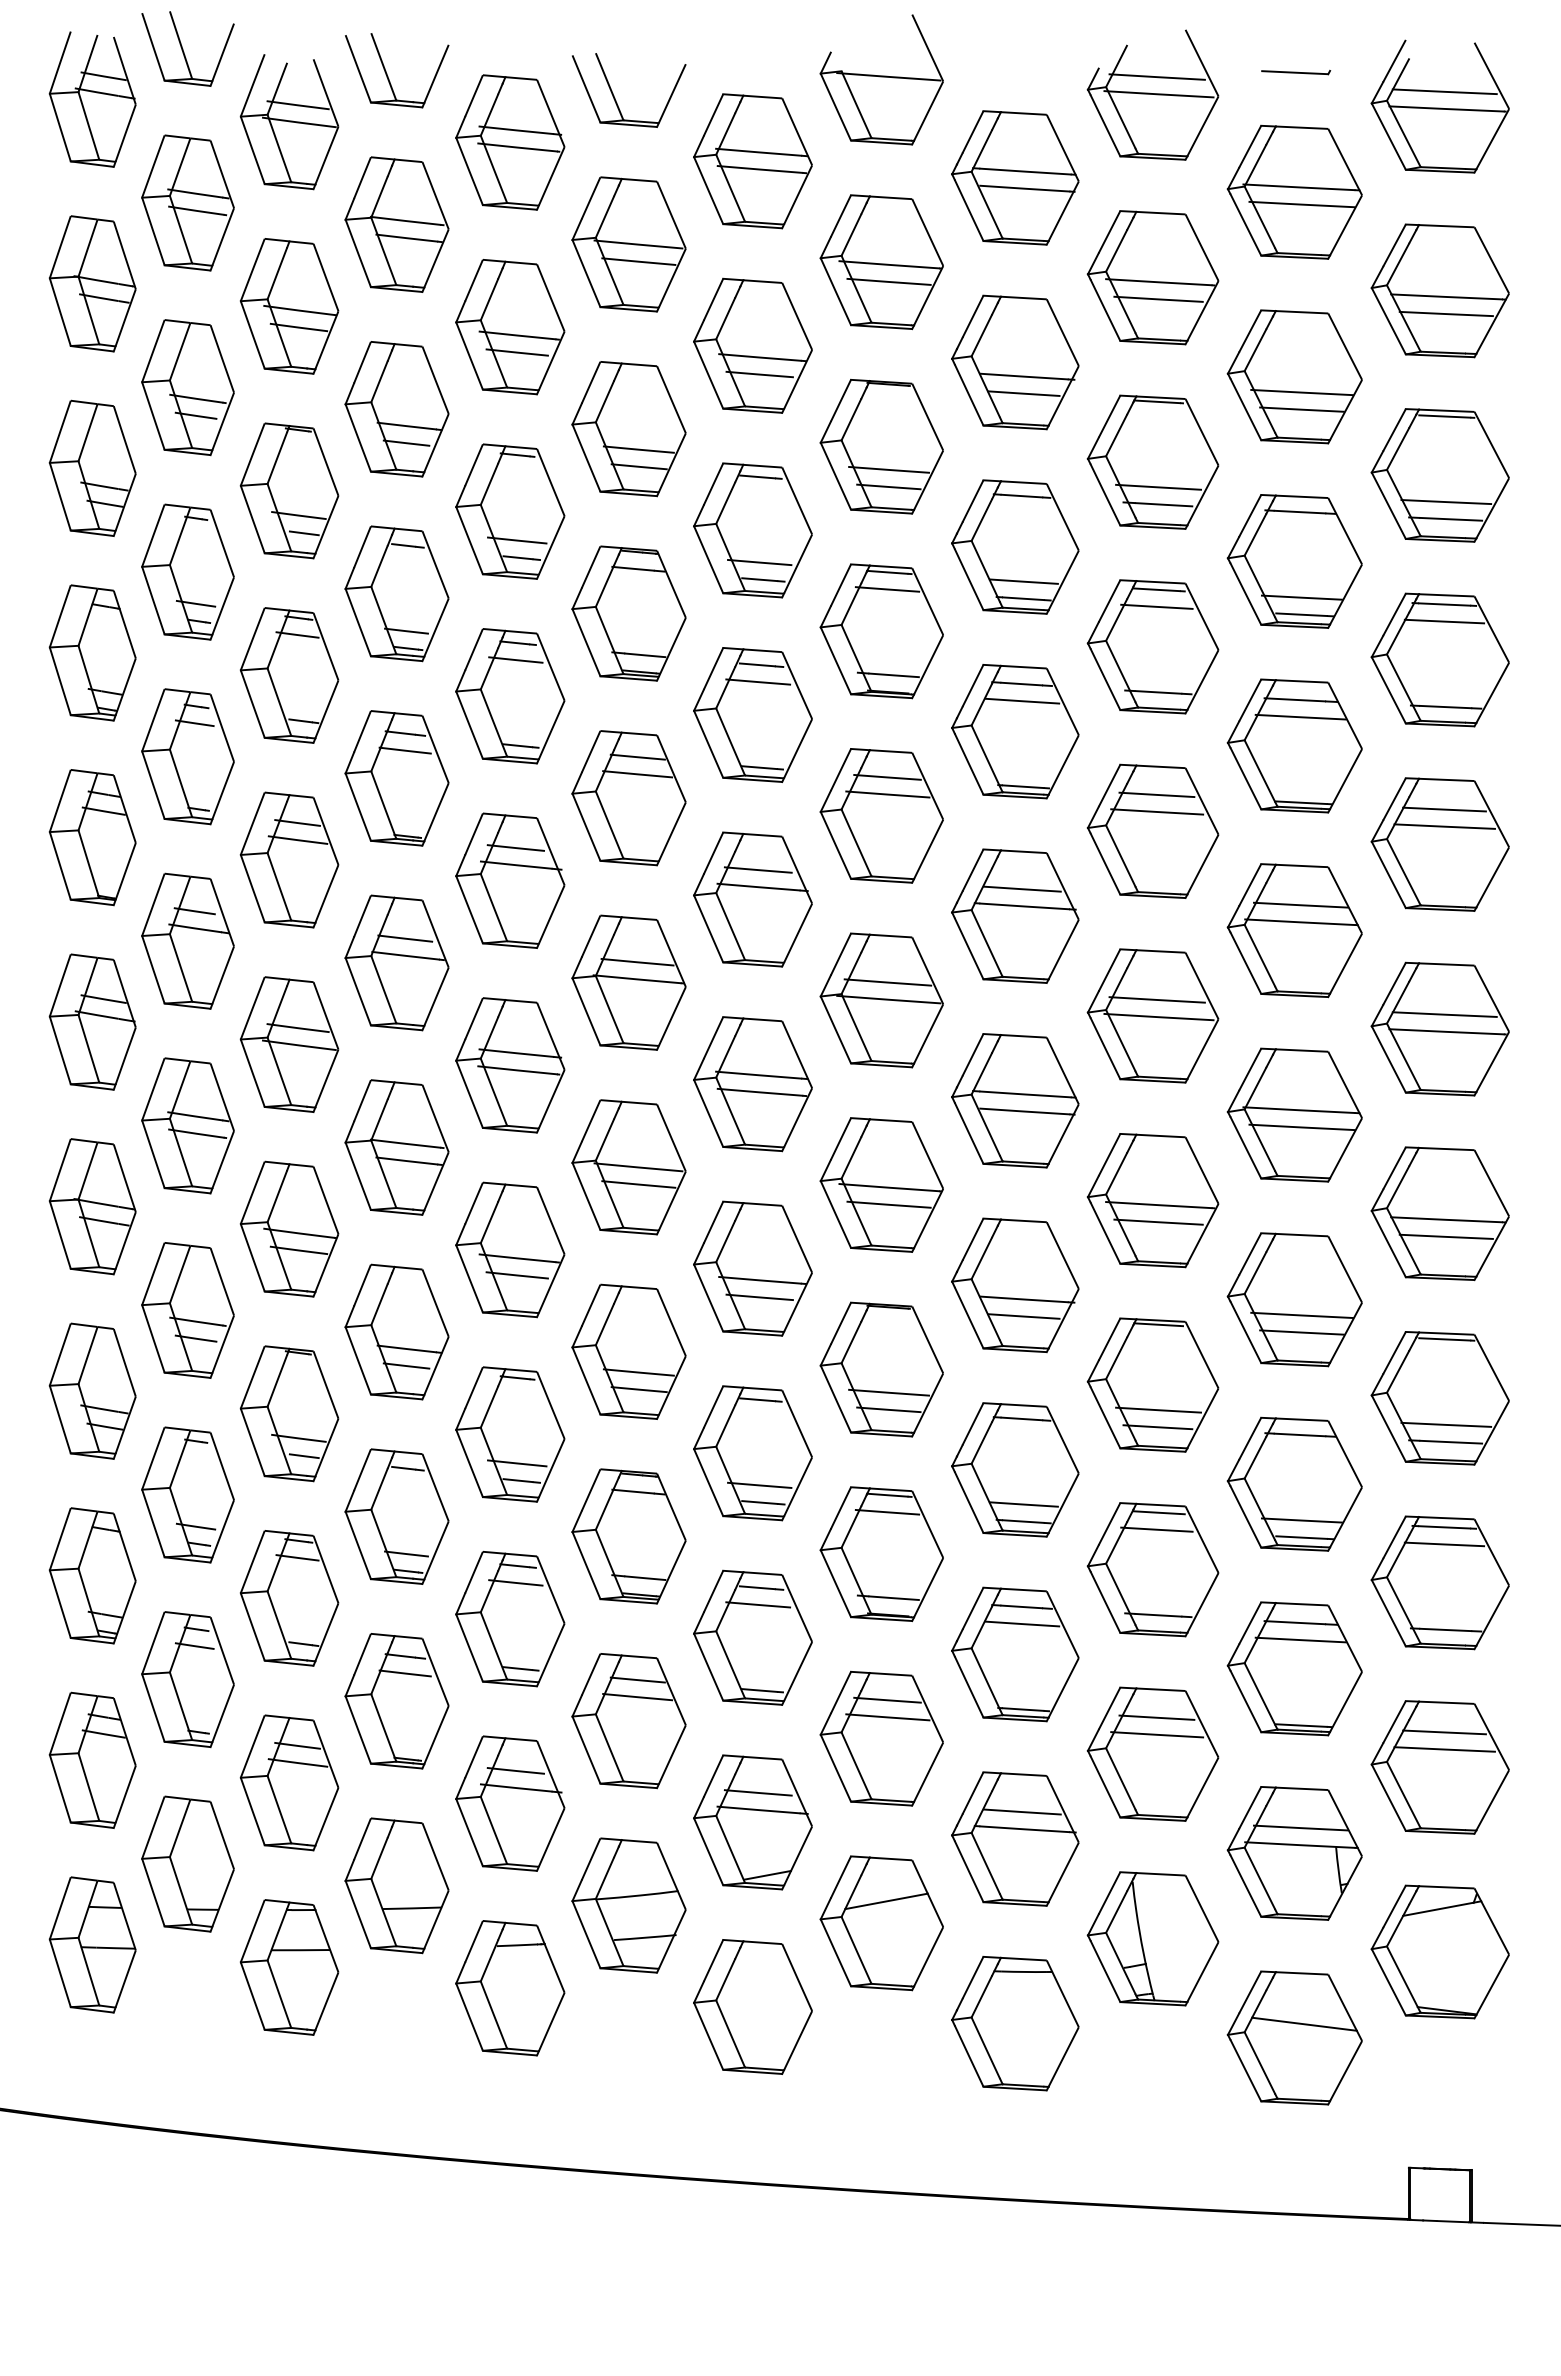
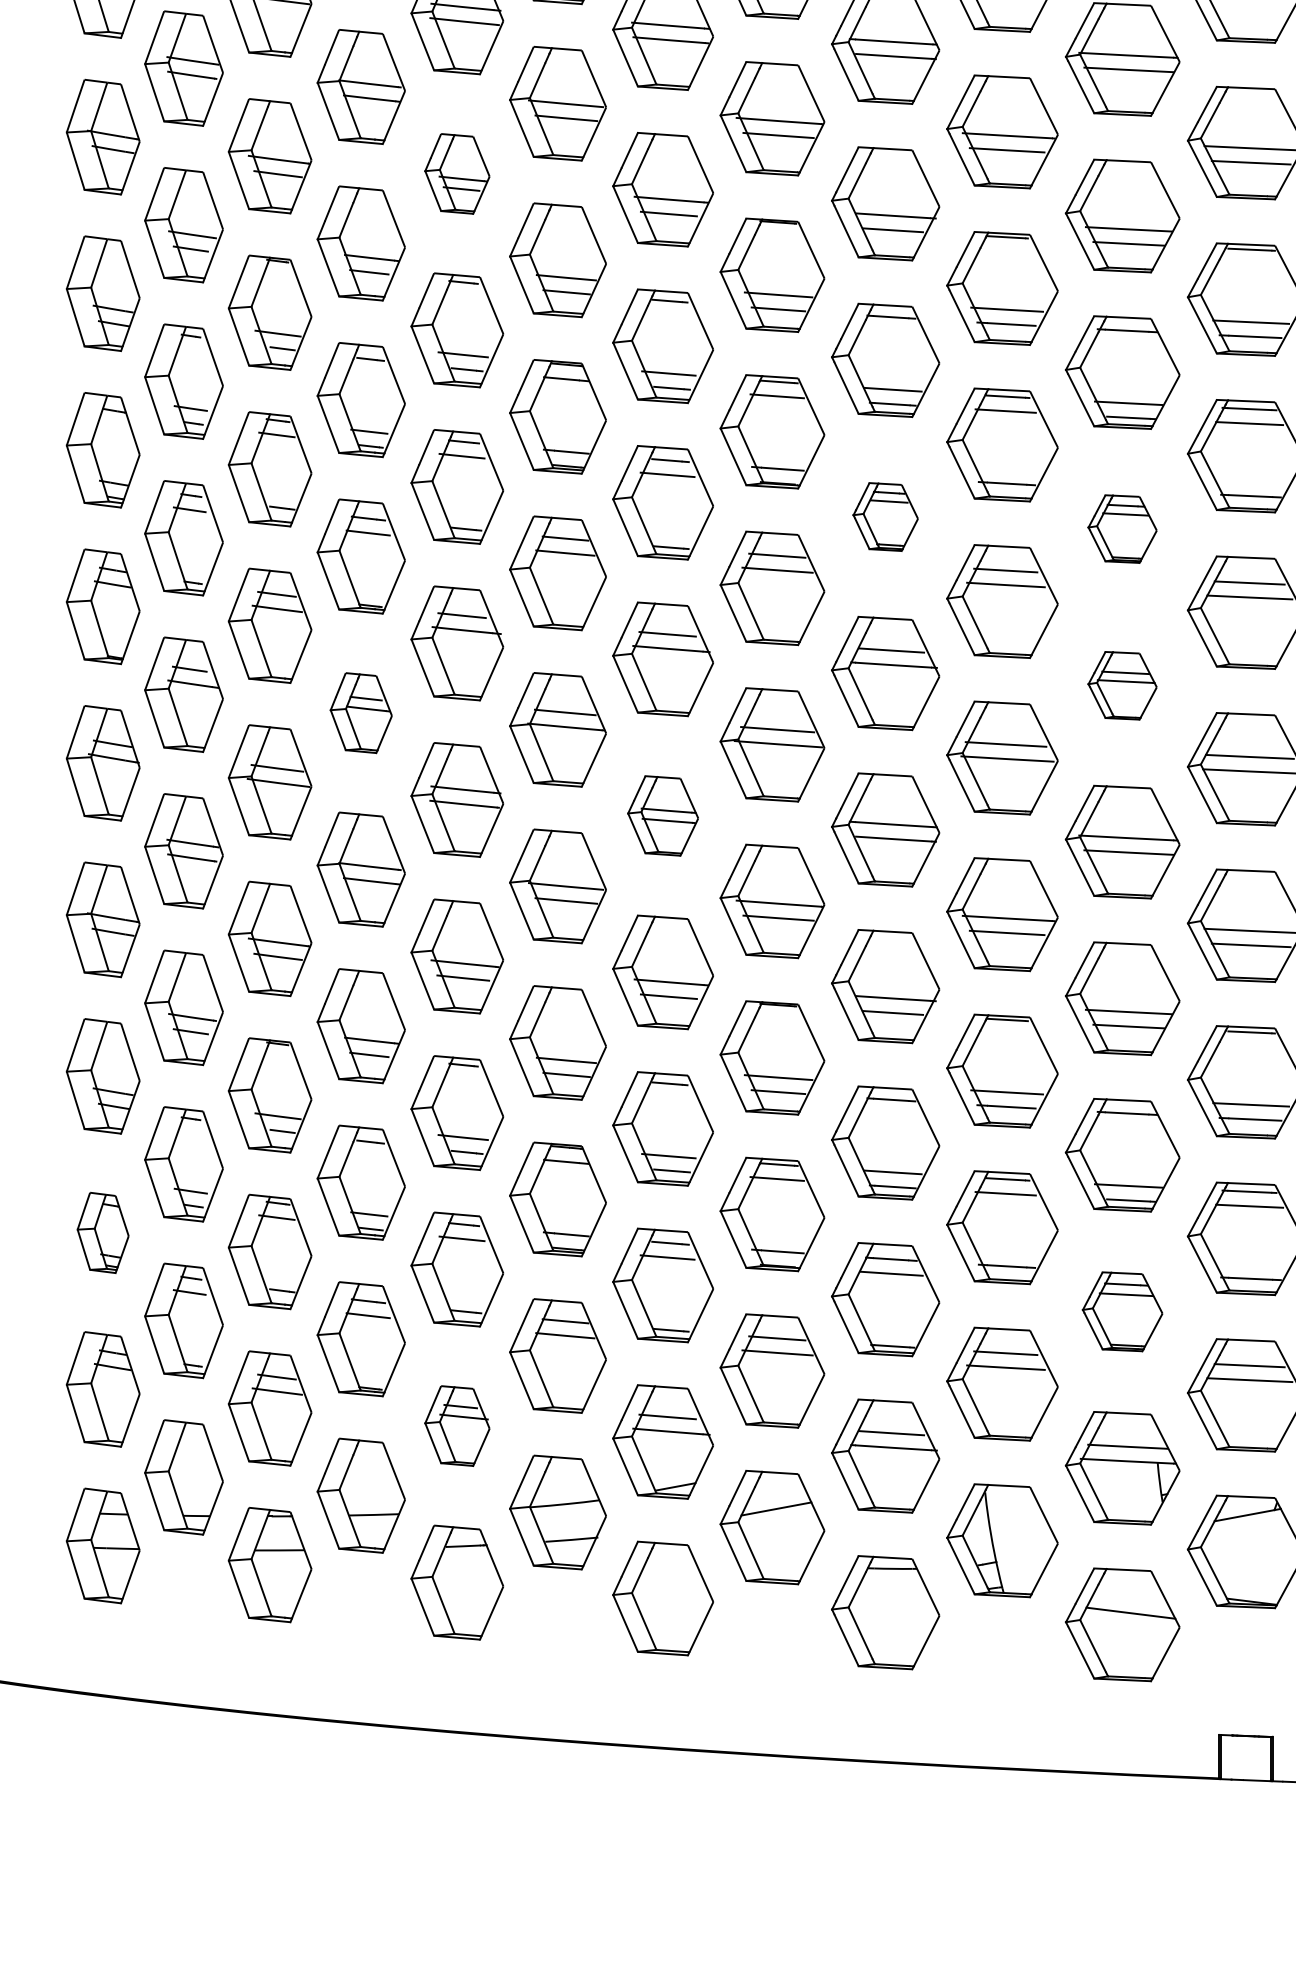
part: (510, 327) -> (457, 174), size x0.7
part: (1015, 731) -> (885, 516), size x0.6
part: (1294, 745) -> (1122, 528), size x0.6
part: (1294, 930) -> (1122, 685), size x0.6
part: (396, 962) -> (360, 712), size x0.7
part: (752, 1084) -> (662, 816), size x0.7
part: (92, 1575) -> (103, 1232), size x0.7
part: (1294, 1668) -> (1122, 1311), size x0.7
part: (510, 1803) -> (457, 1425), size x0.7

